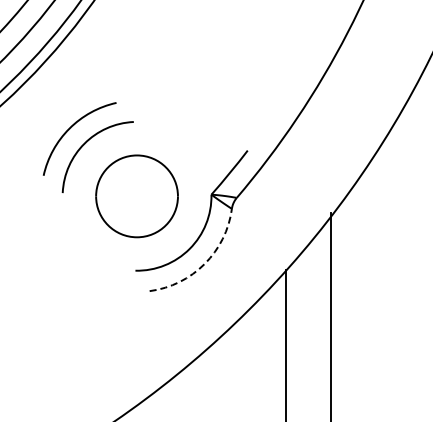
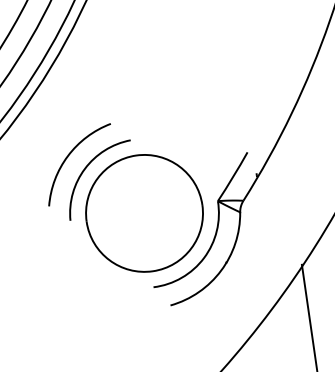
part: (136, 196) -> (143, 213), size x1.43
arc: (204, 263) -> (220, 270), dashed -> solid

